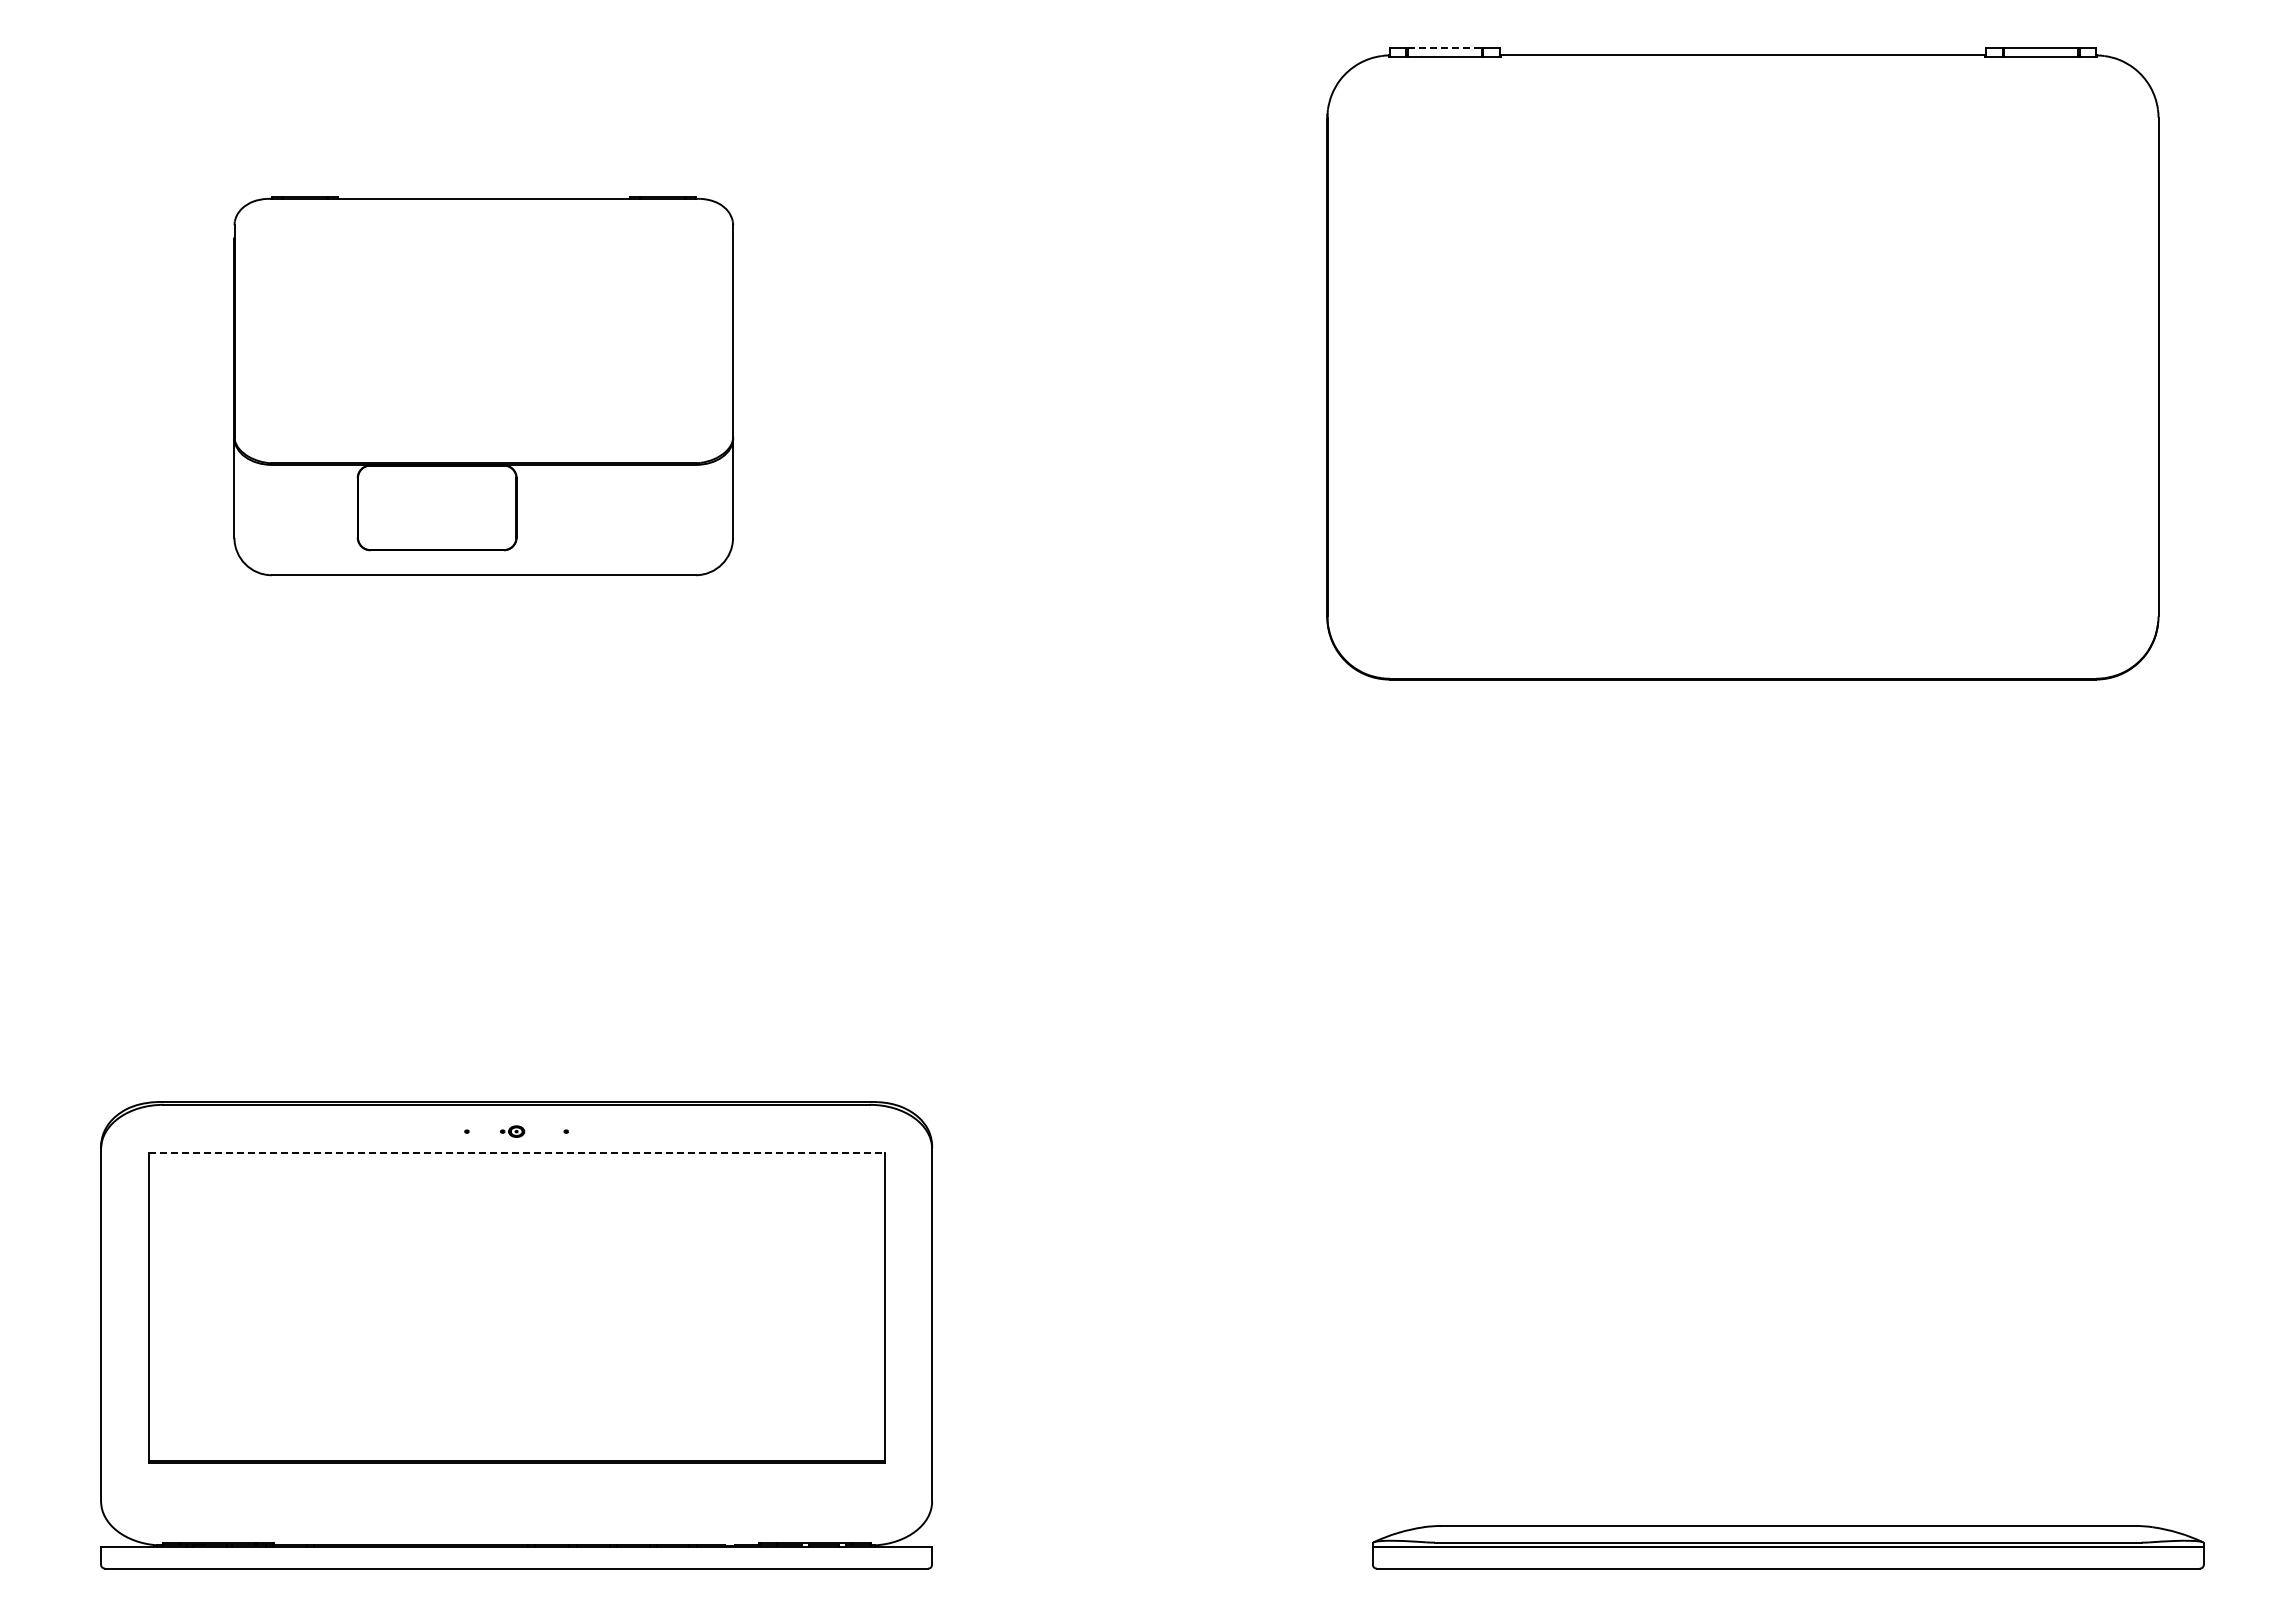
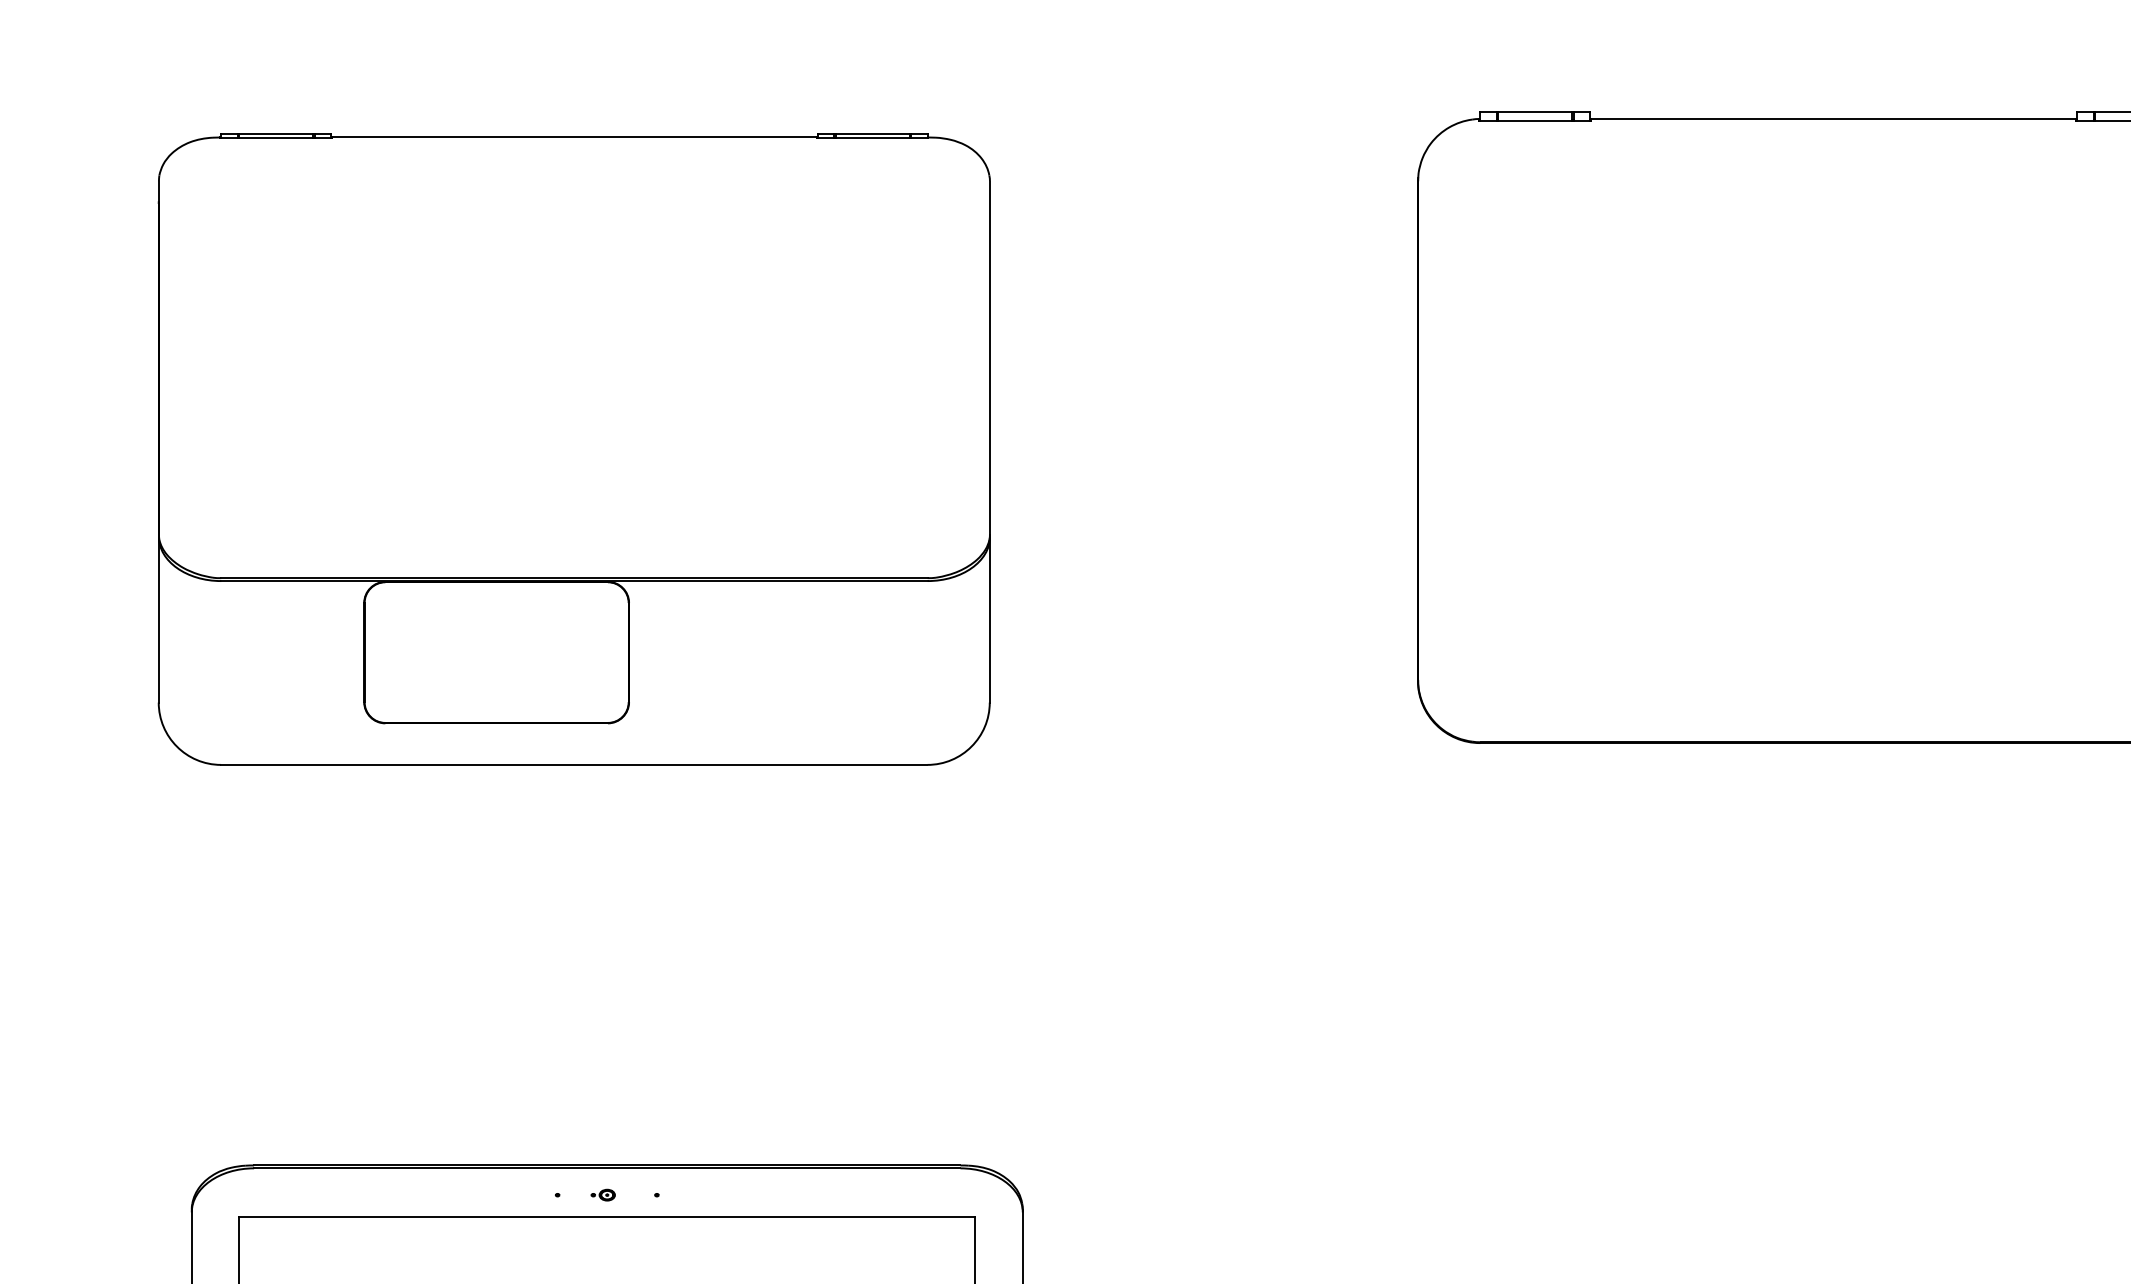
line: (1445, 48) -> (1536, 112), dashed -> solid
part: (483, 385) -> (574, 449), size x1.67
line: (516, 1153) -> (607, 1217), dashed -> solid

